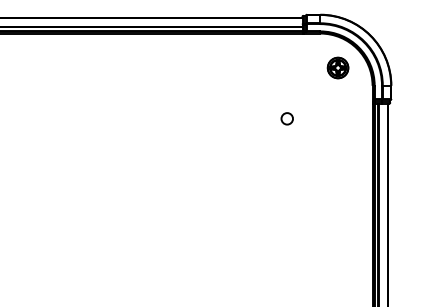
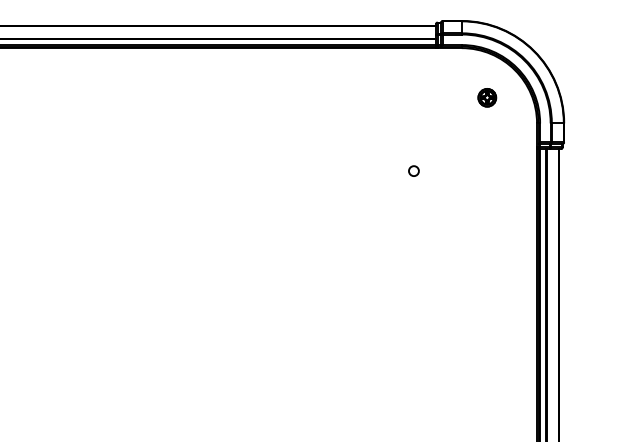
part: (337, 67) -> (486, 97), size x0.6
circle: (286, 118) -> (413, 170), size x0.6

